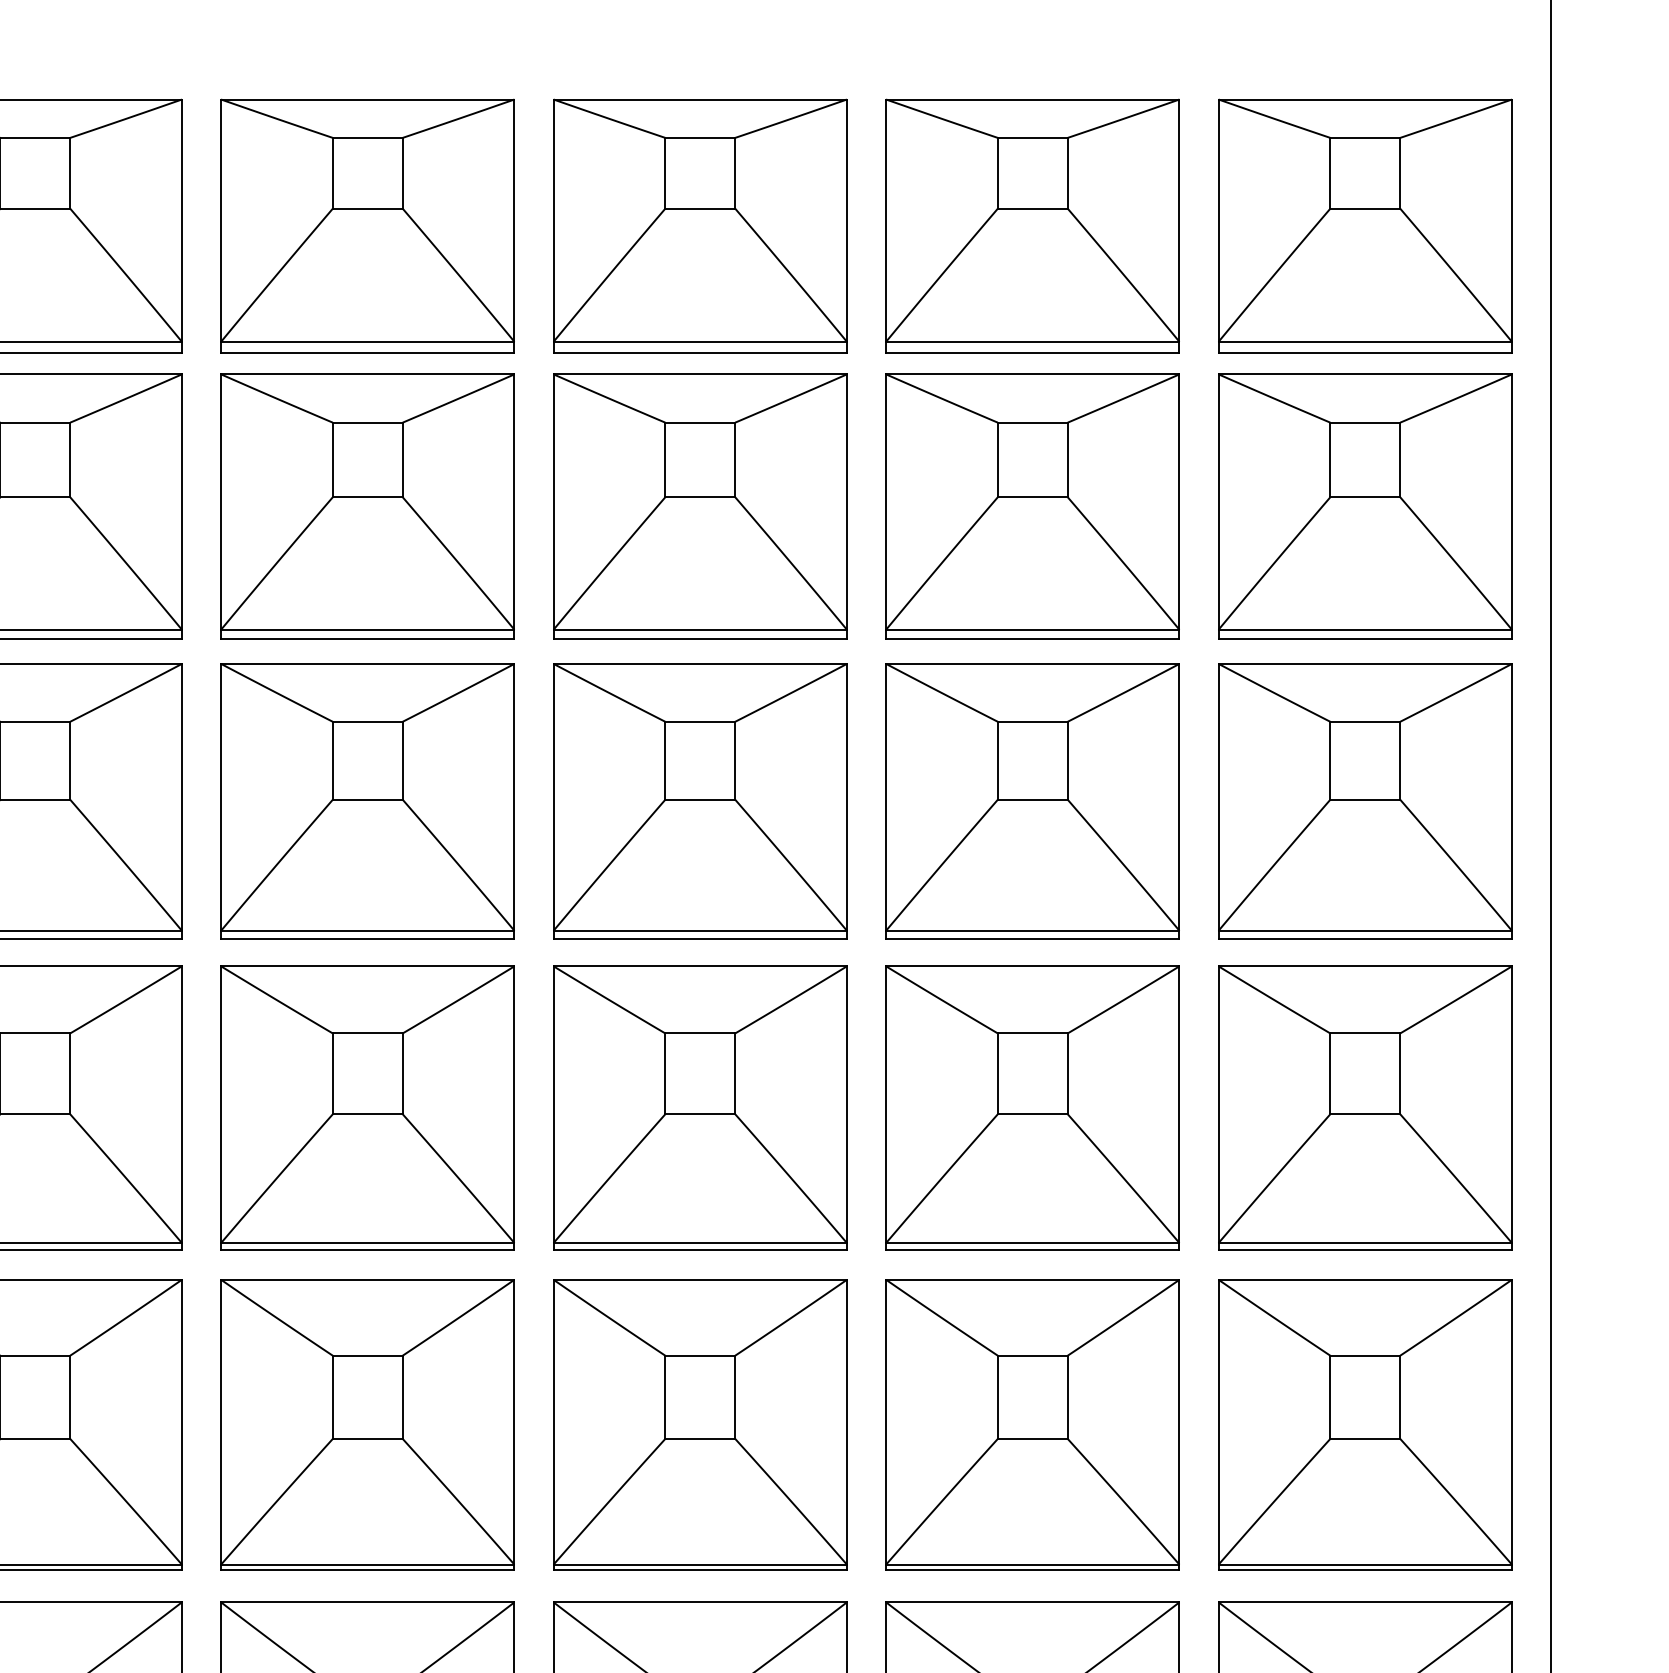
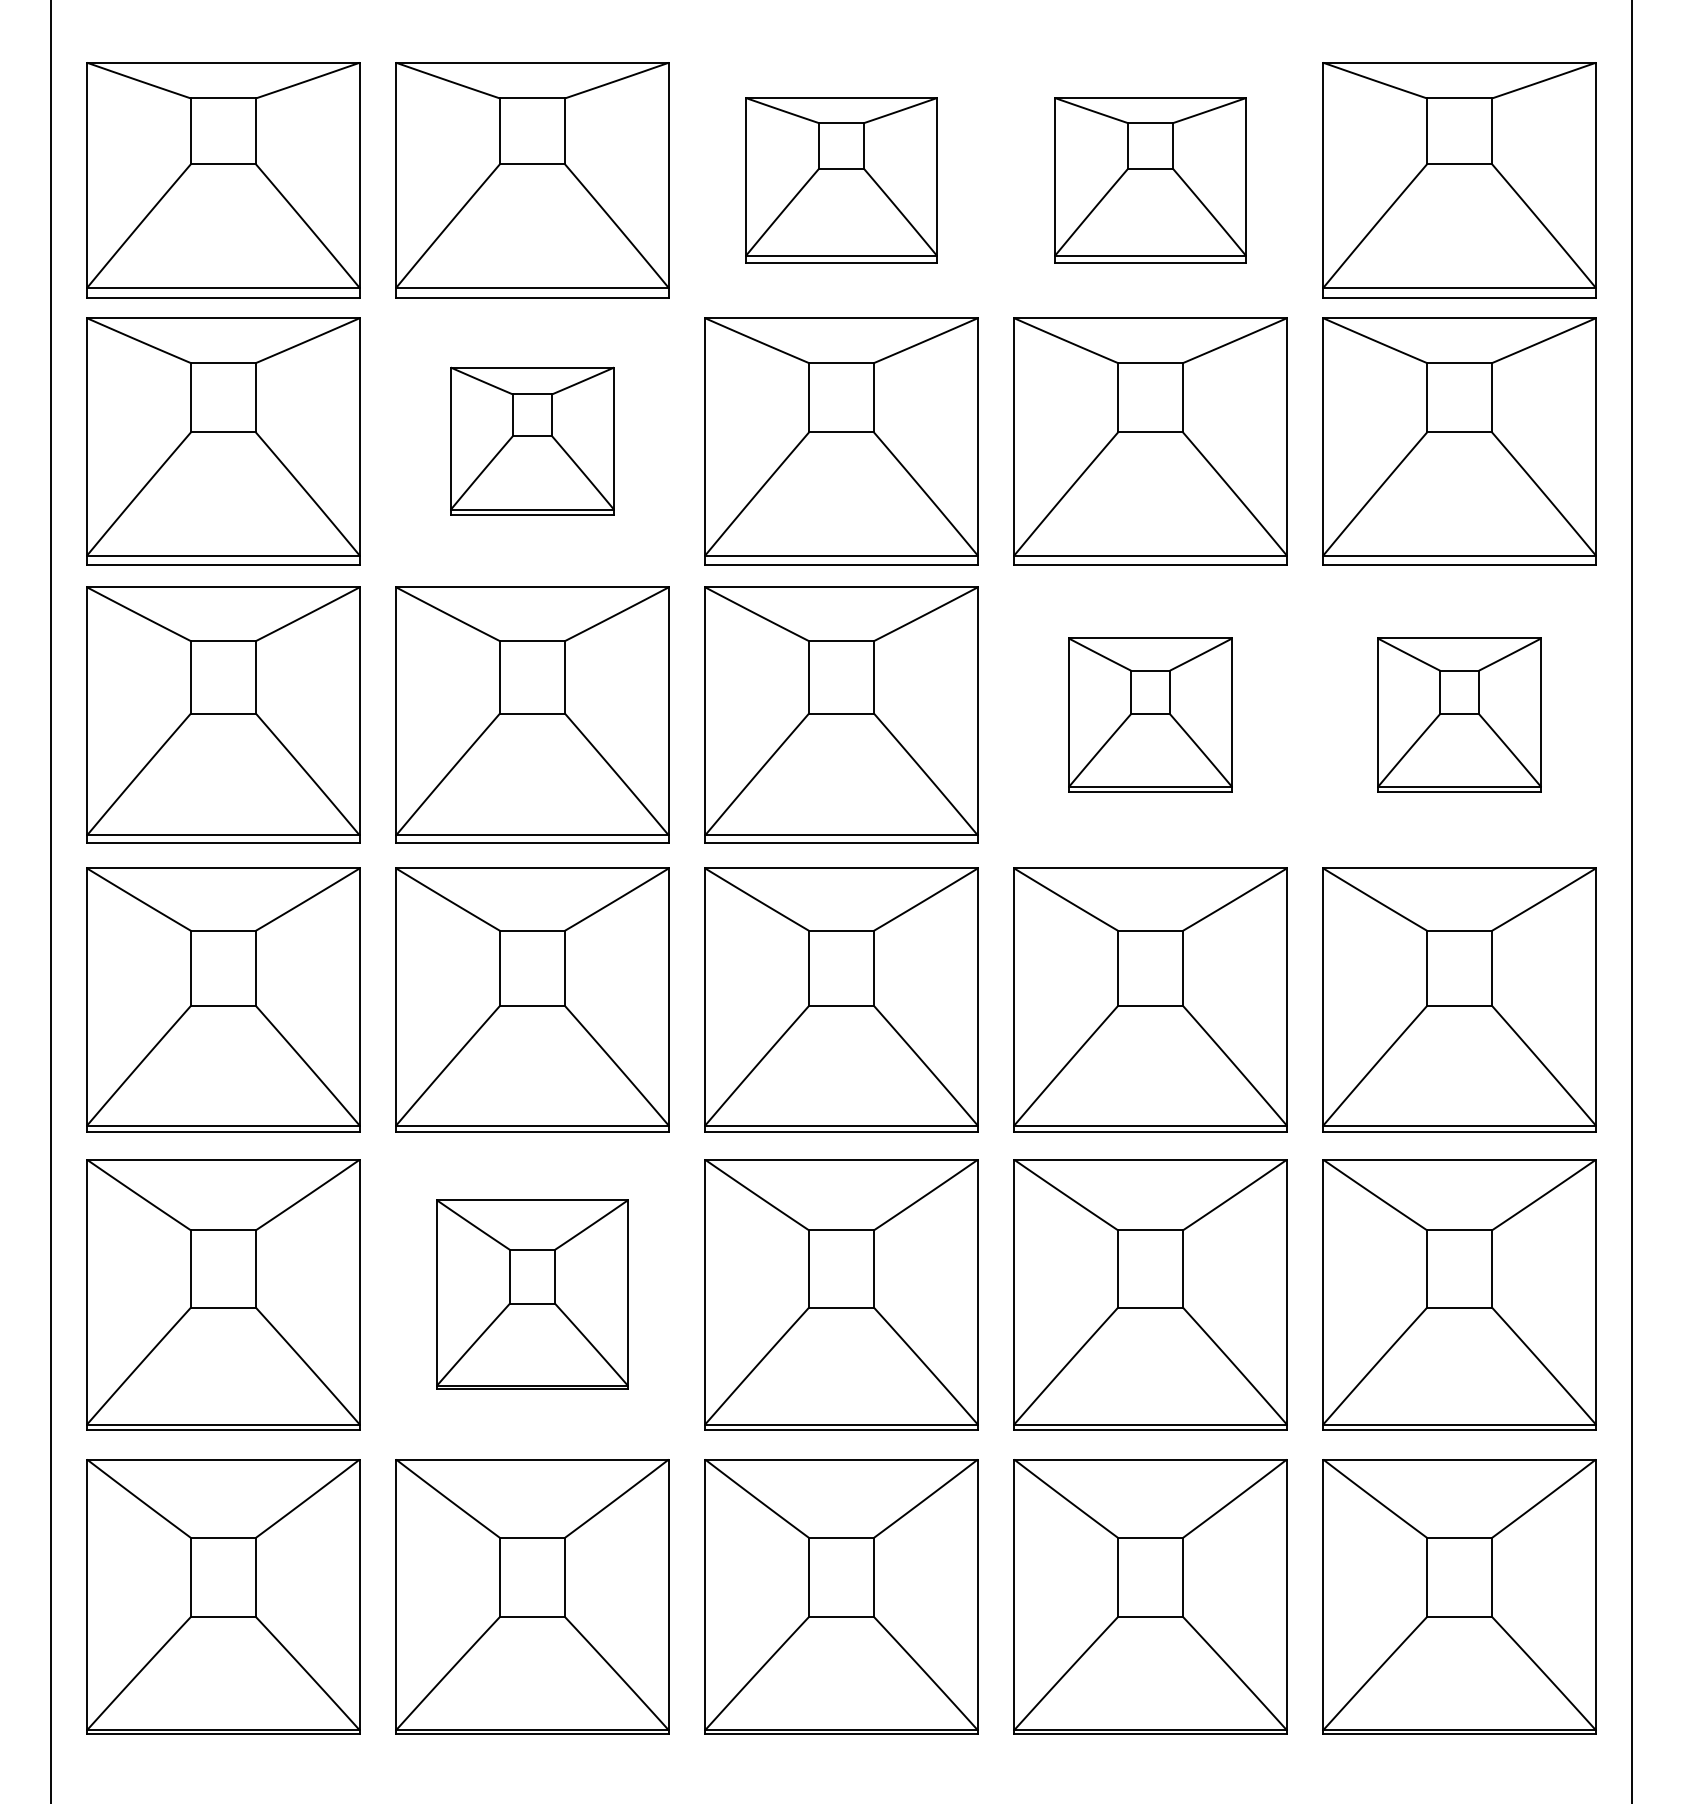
part: (700, 226) -> (841, 180), size x0.7
part: (1032, 226) -> (1150, 180), size x0.7
part: (367, 506) -> (532, 441), size x0.6
part: (1032, 800) -> (1150, 714), size x0.6
part: (1365, 800) -> (1459, 714), size x0.6
part: (367, 1424) -> (532, 1294), size x0.7

